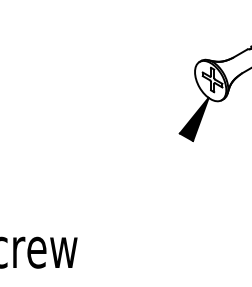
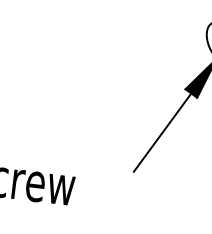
line: (161, 181) -> (162, 132), added

